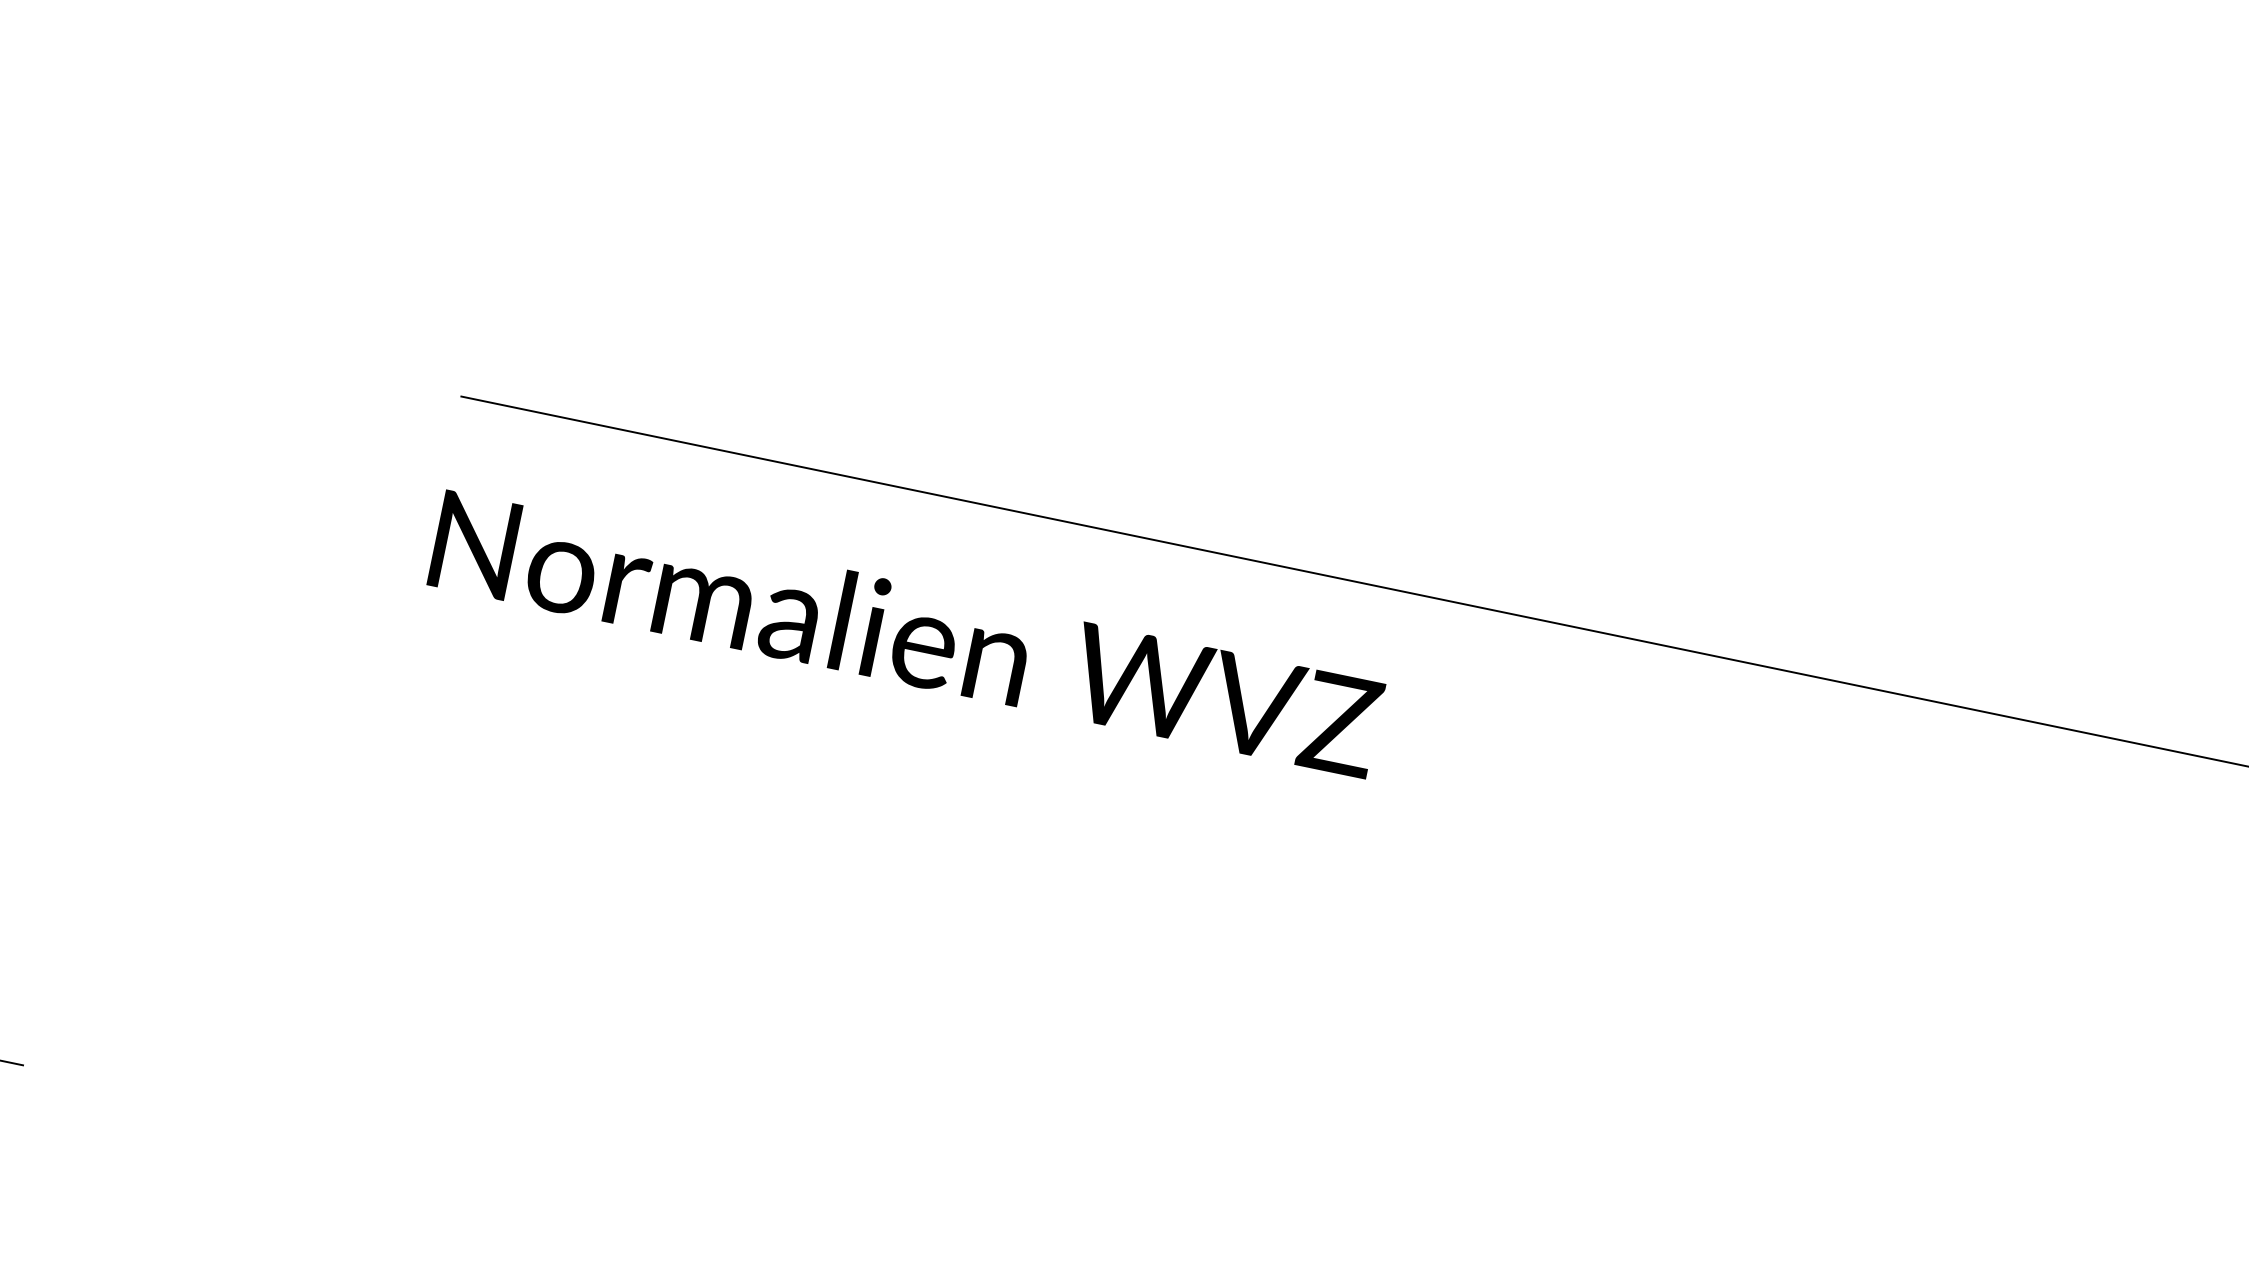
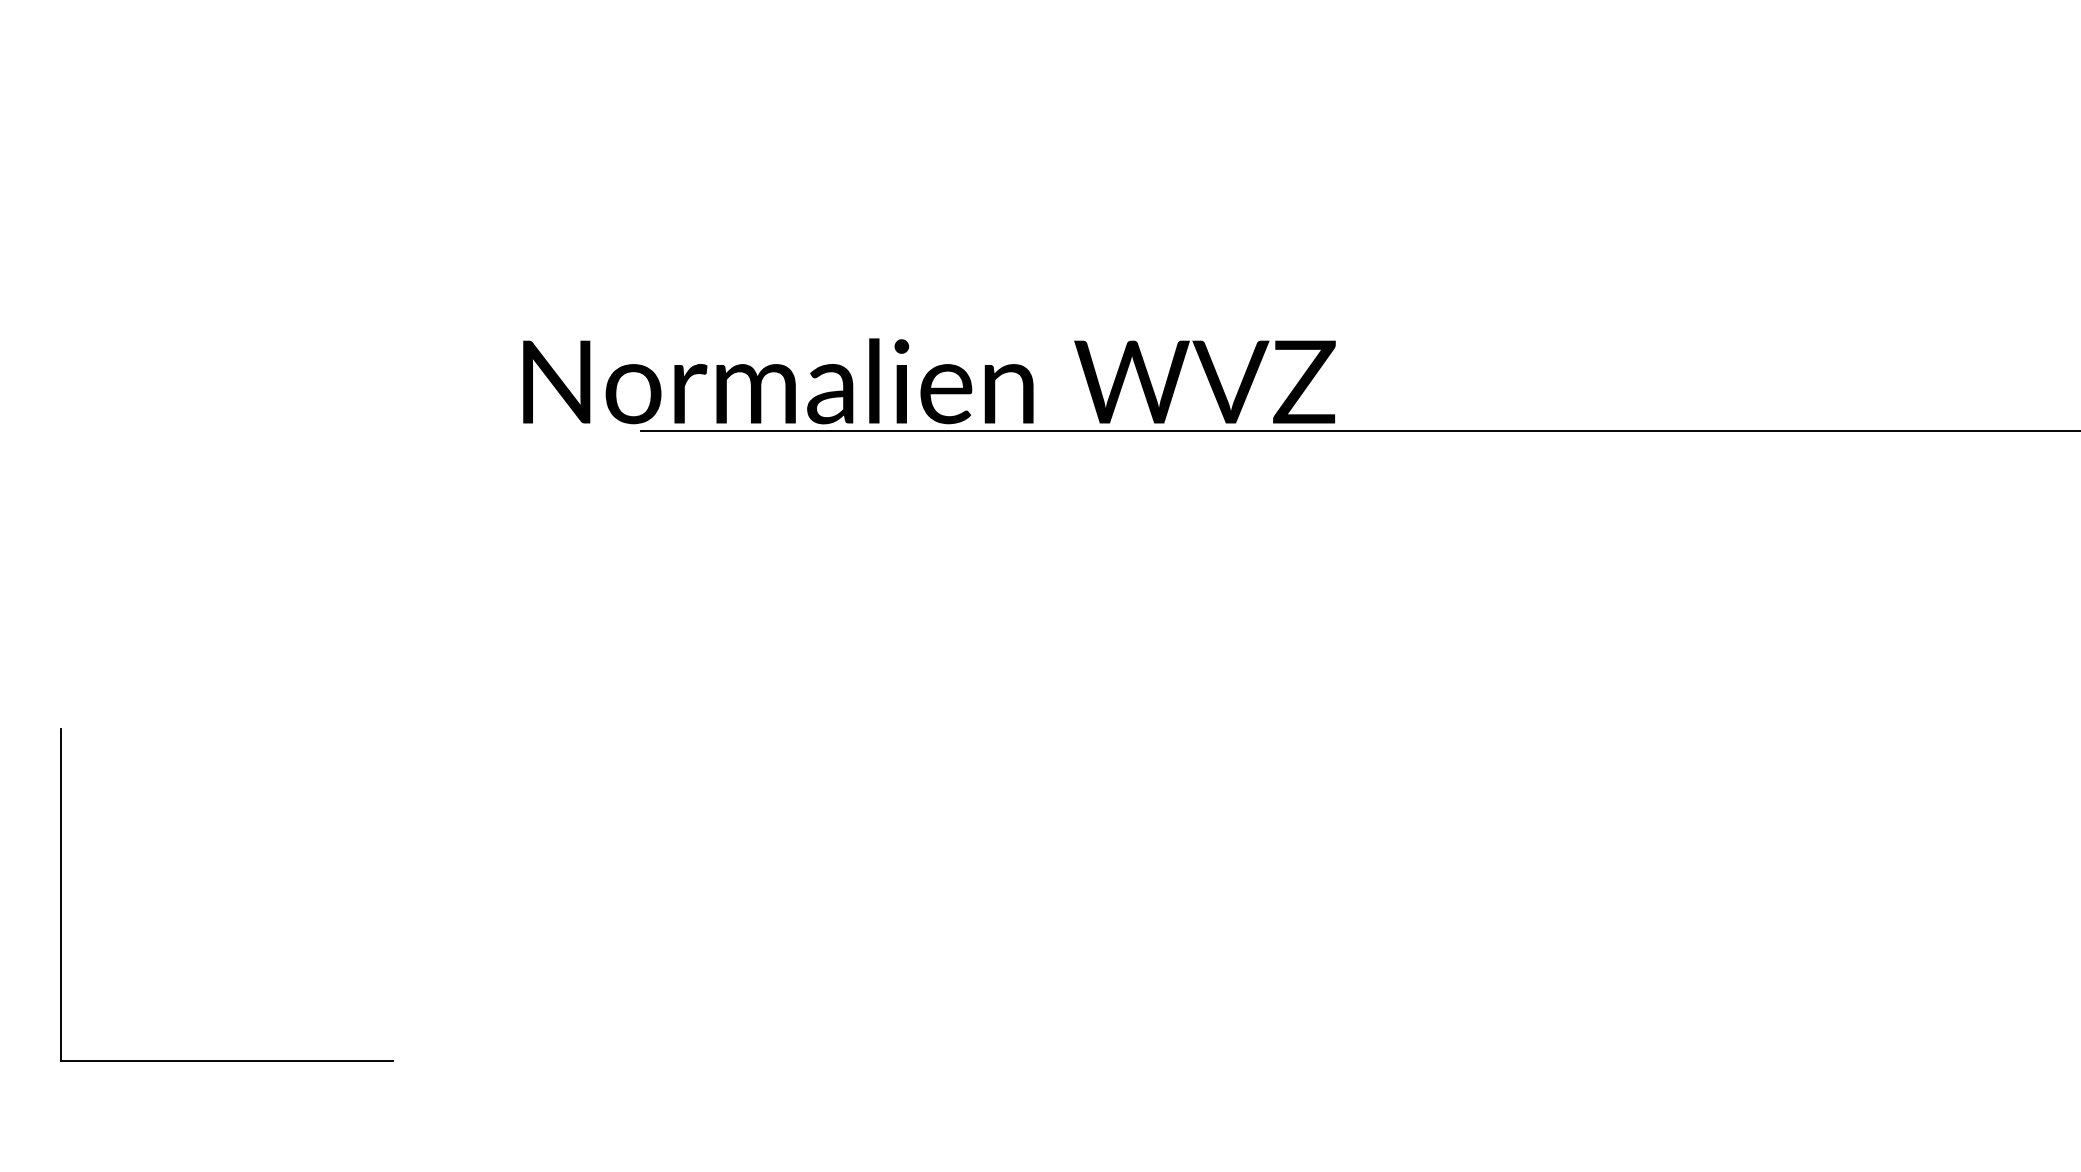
text: (906, 633) -> (929, 381), moved

